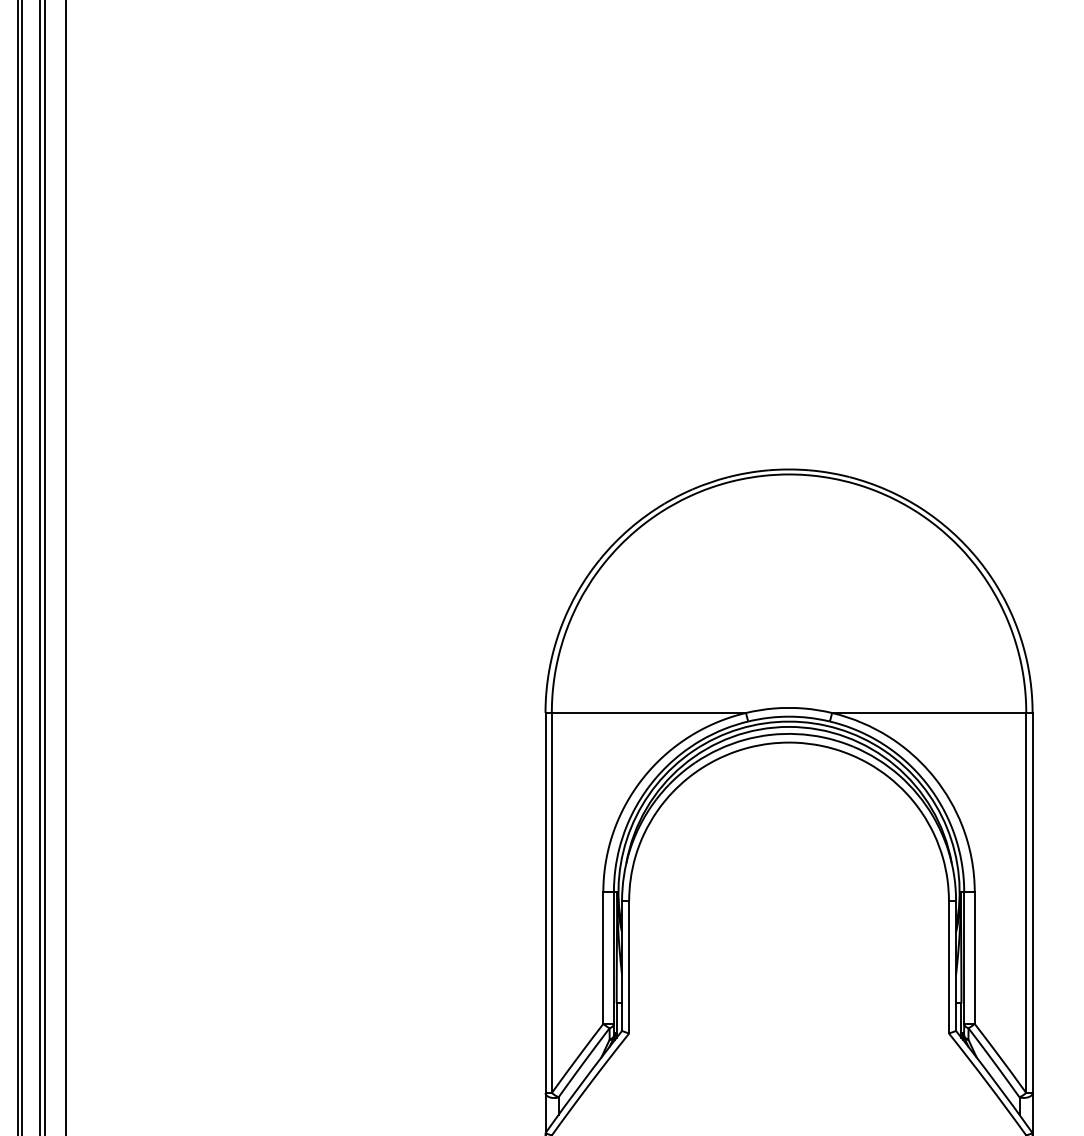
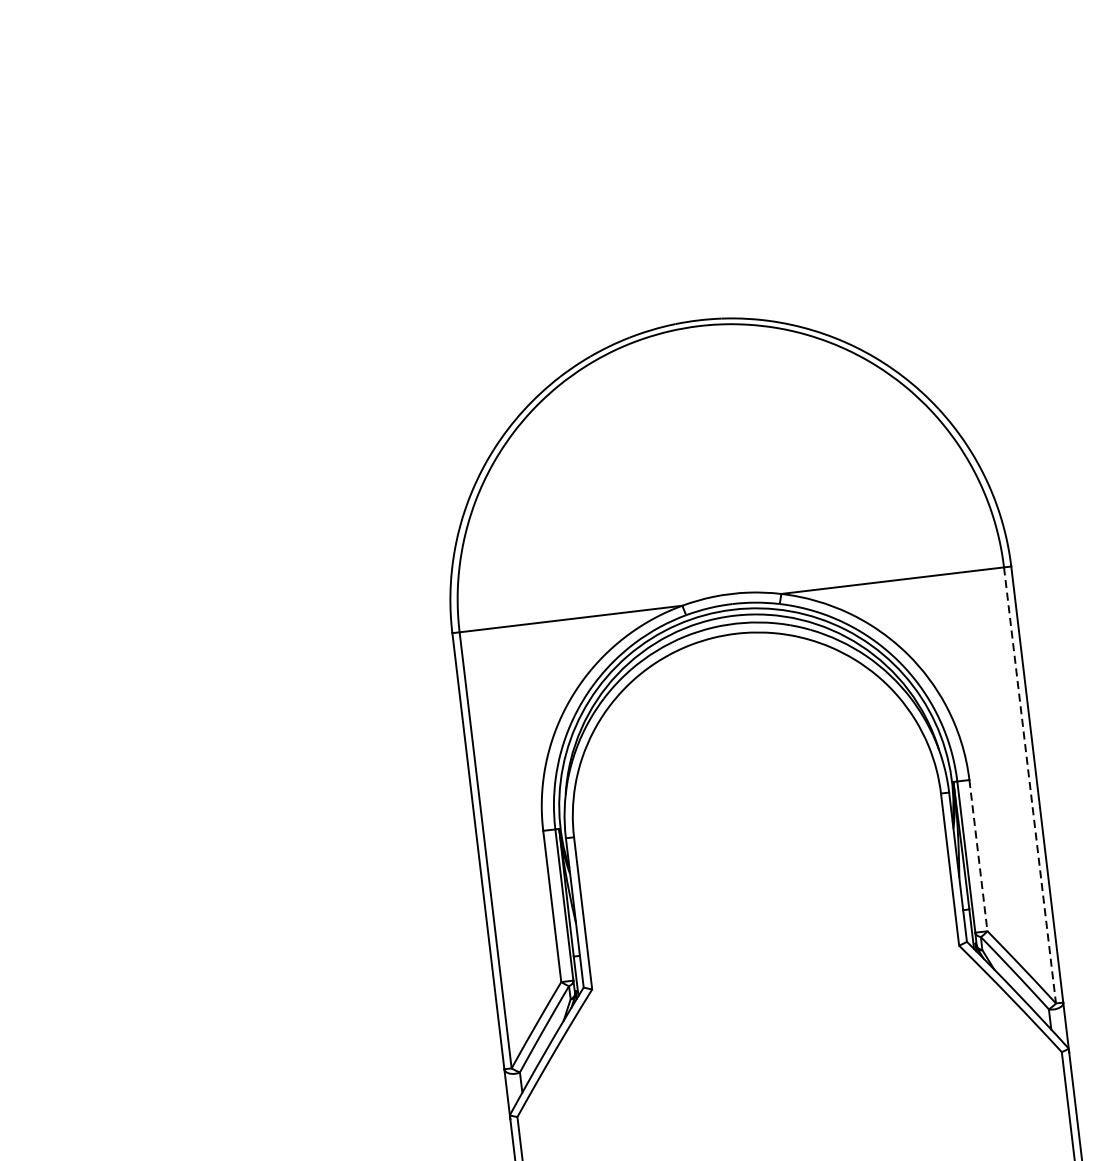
line: (1026, 903) -> (1030, 785), solid -> dashed
line: (974, 958) -> (978, 856), solid -> dashed

